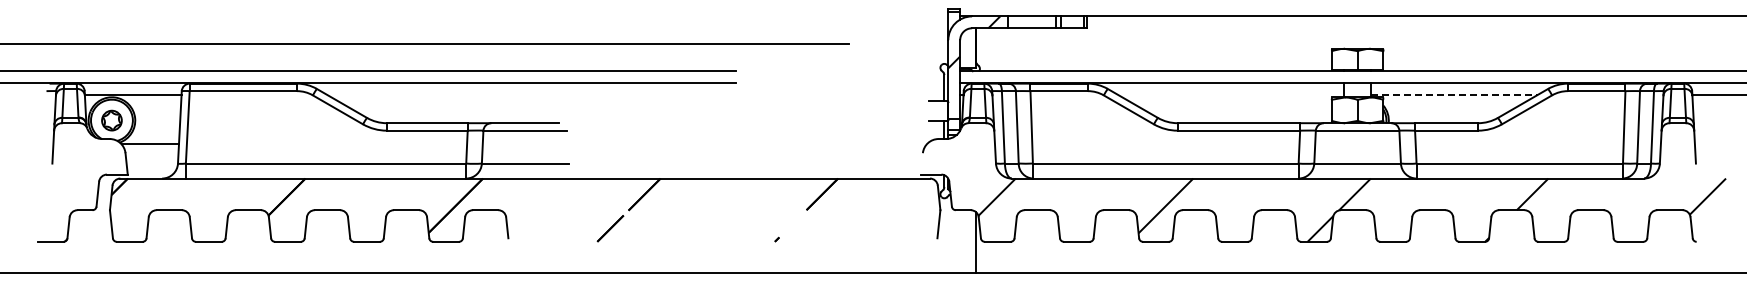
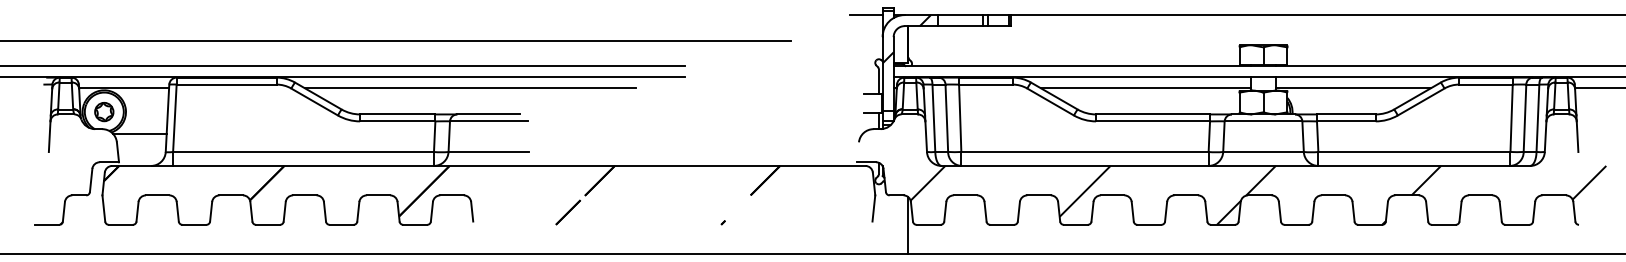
line: (930, 16) -> (866, 15), added
line: (505, 94) -> (470, 87), added
line: (1231, 94) -> (1146, 87), added
line: (1454, 94) -> (1353, 87), dashed -> solid

